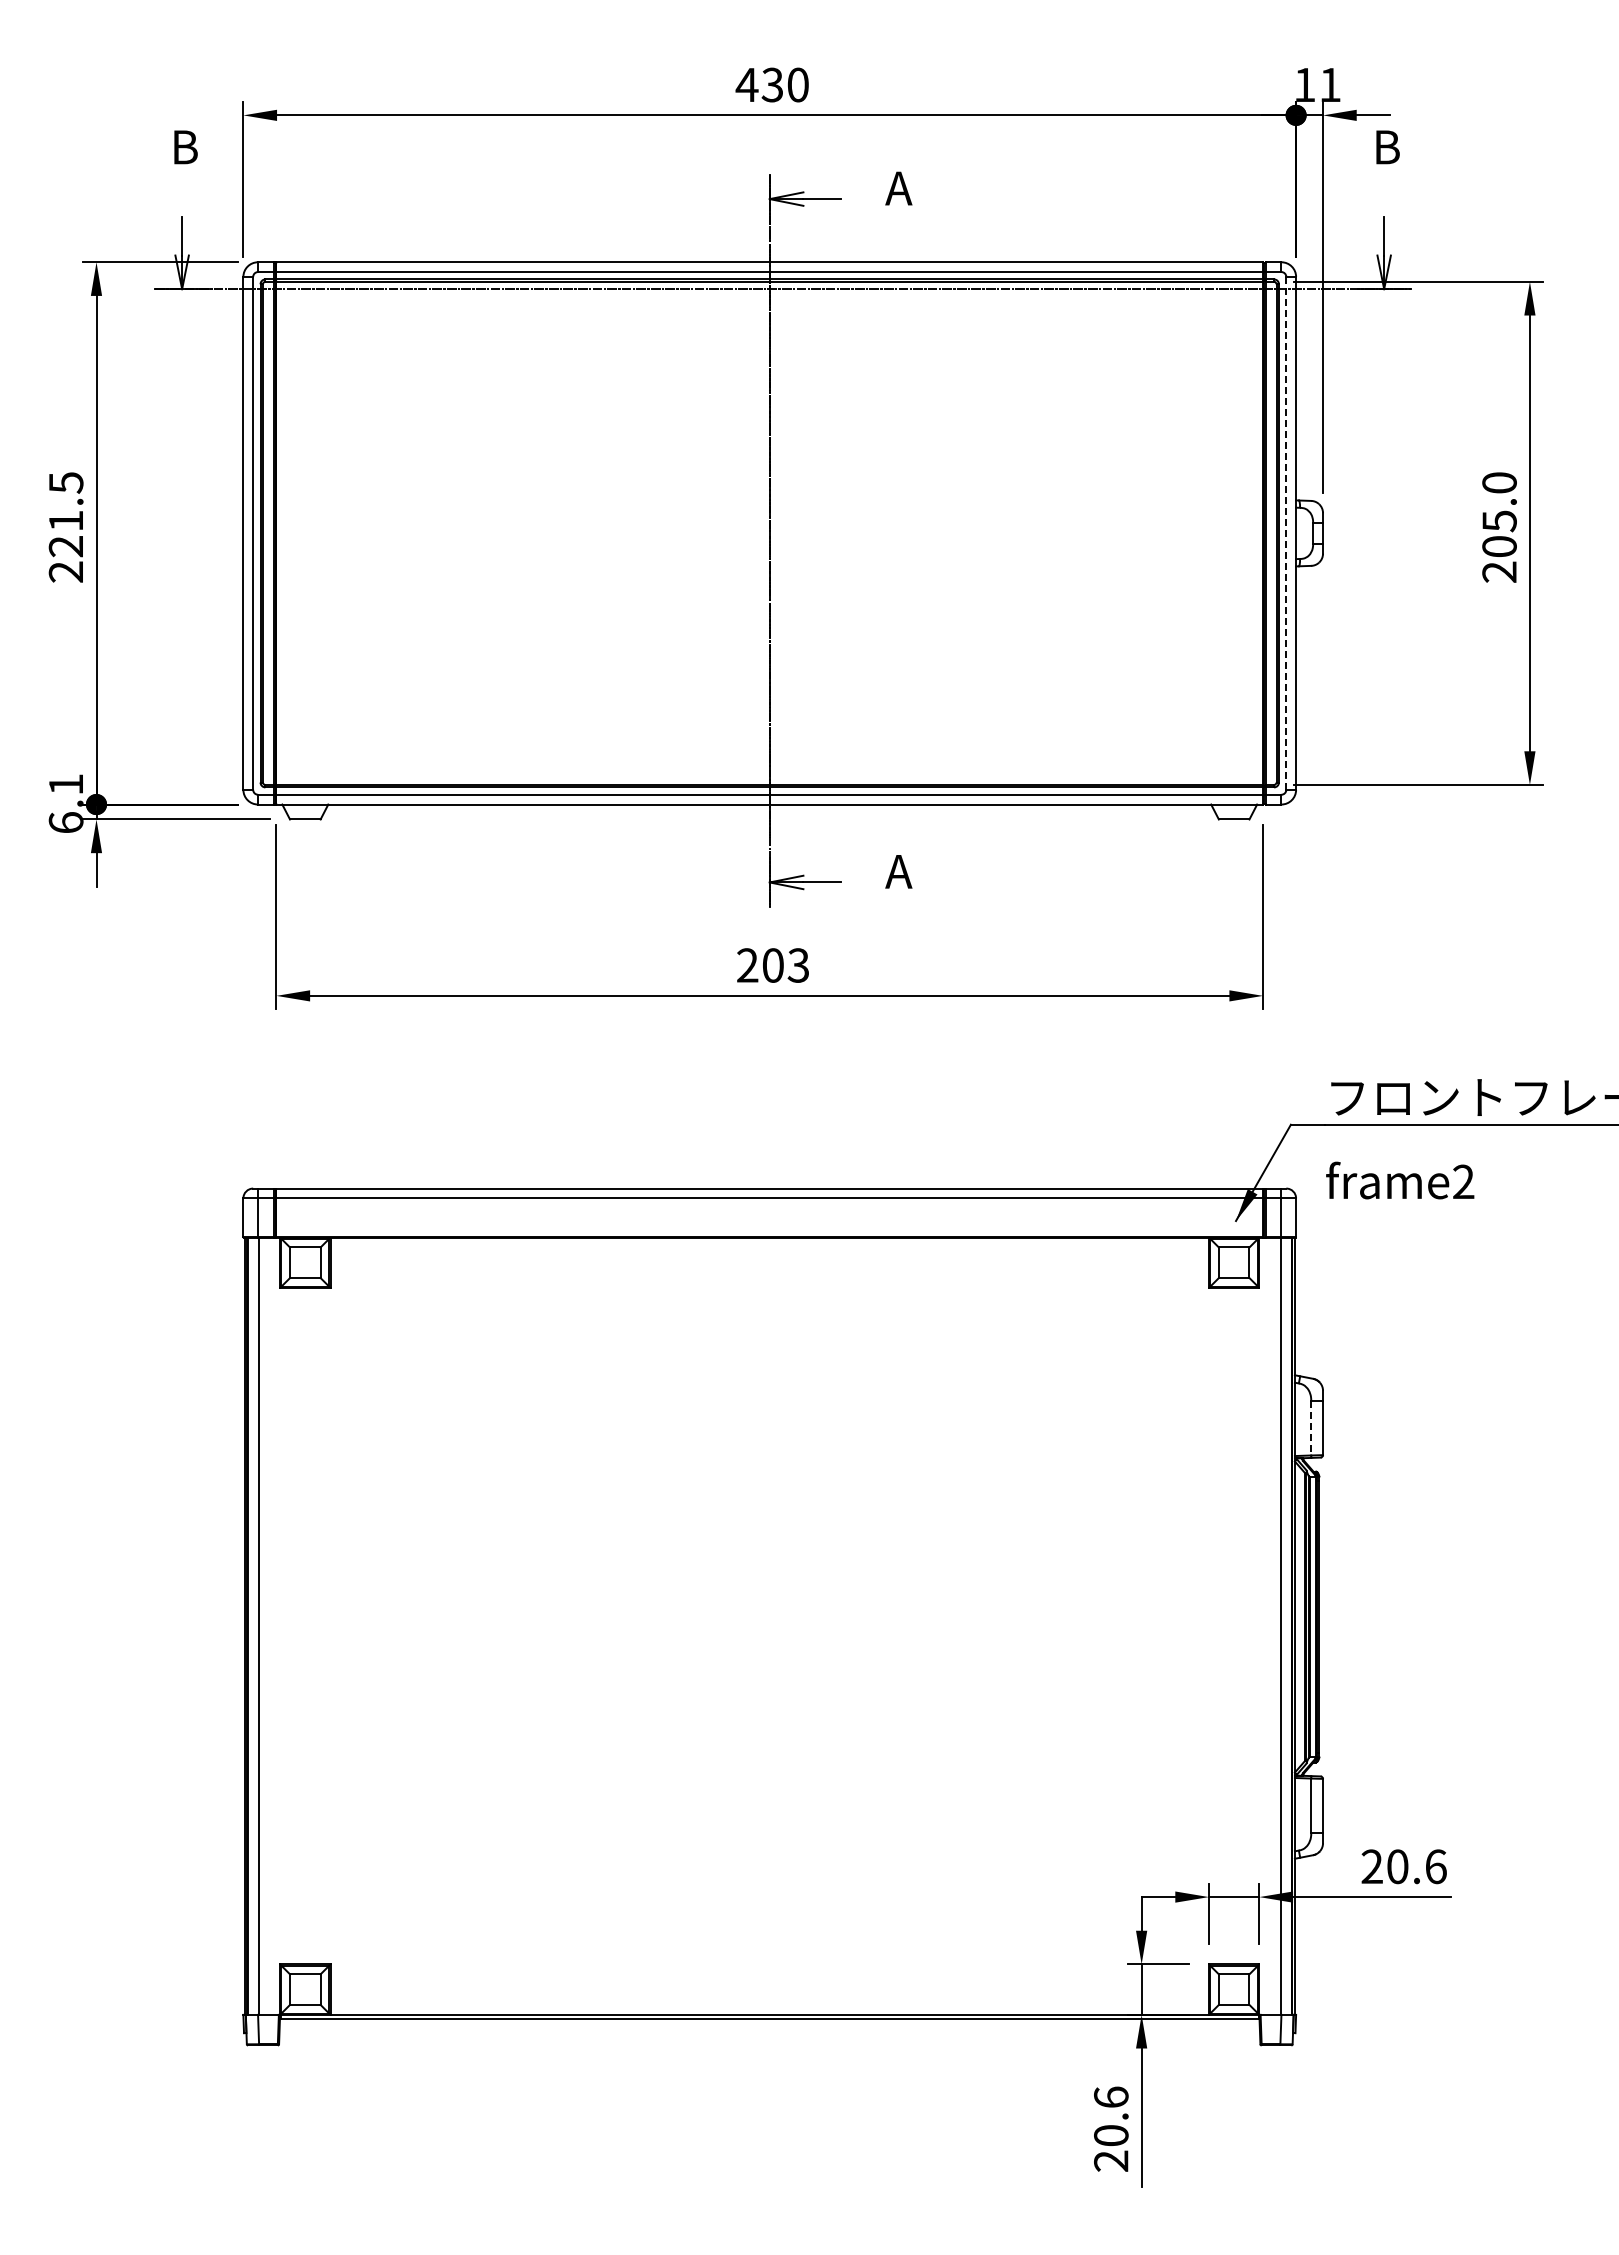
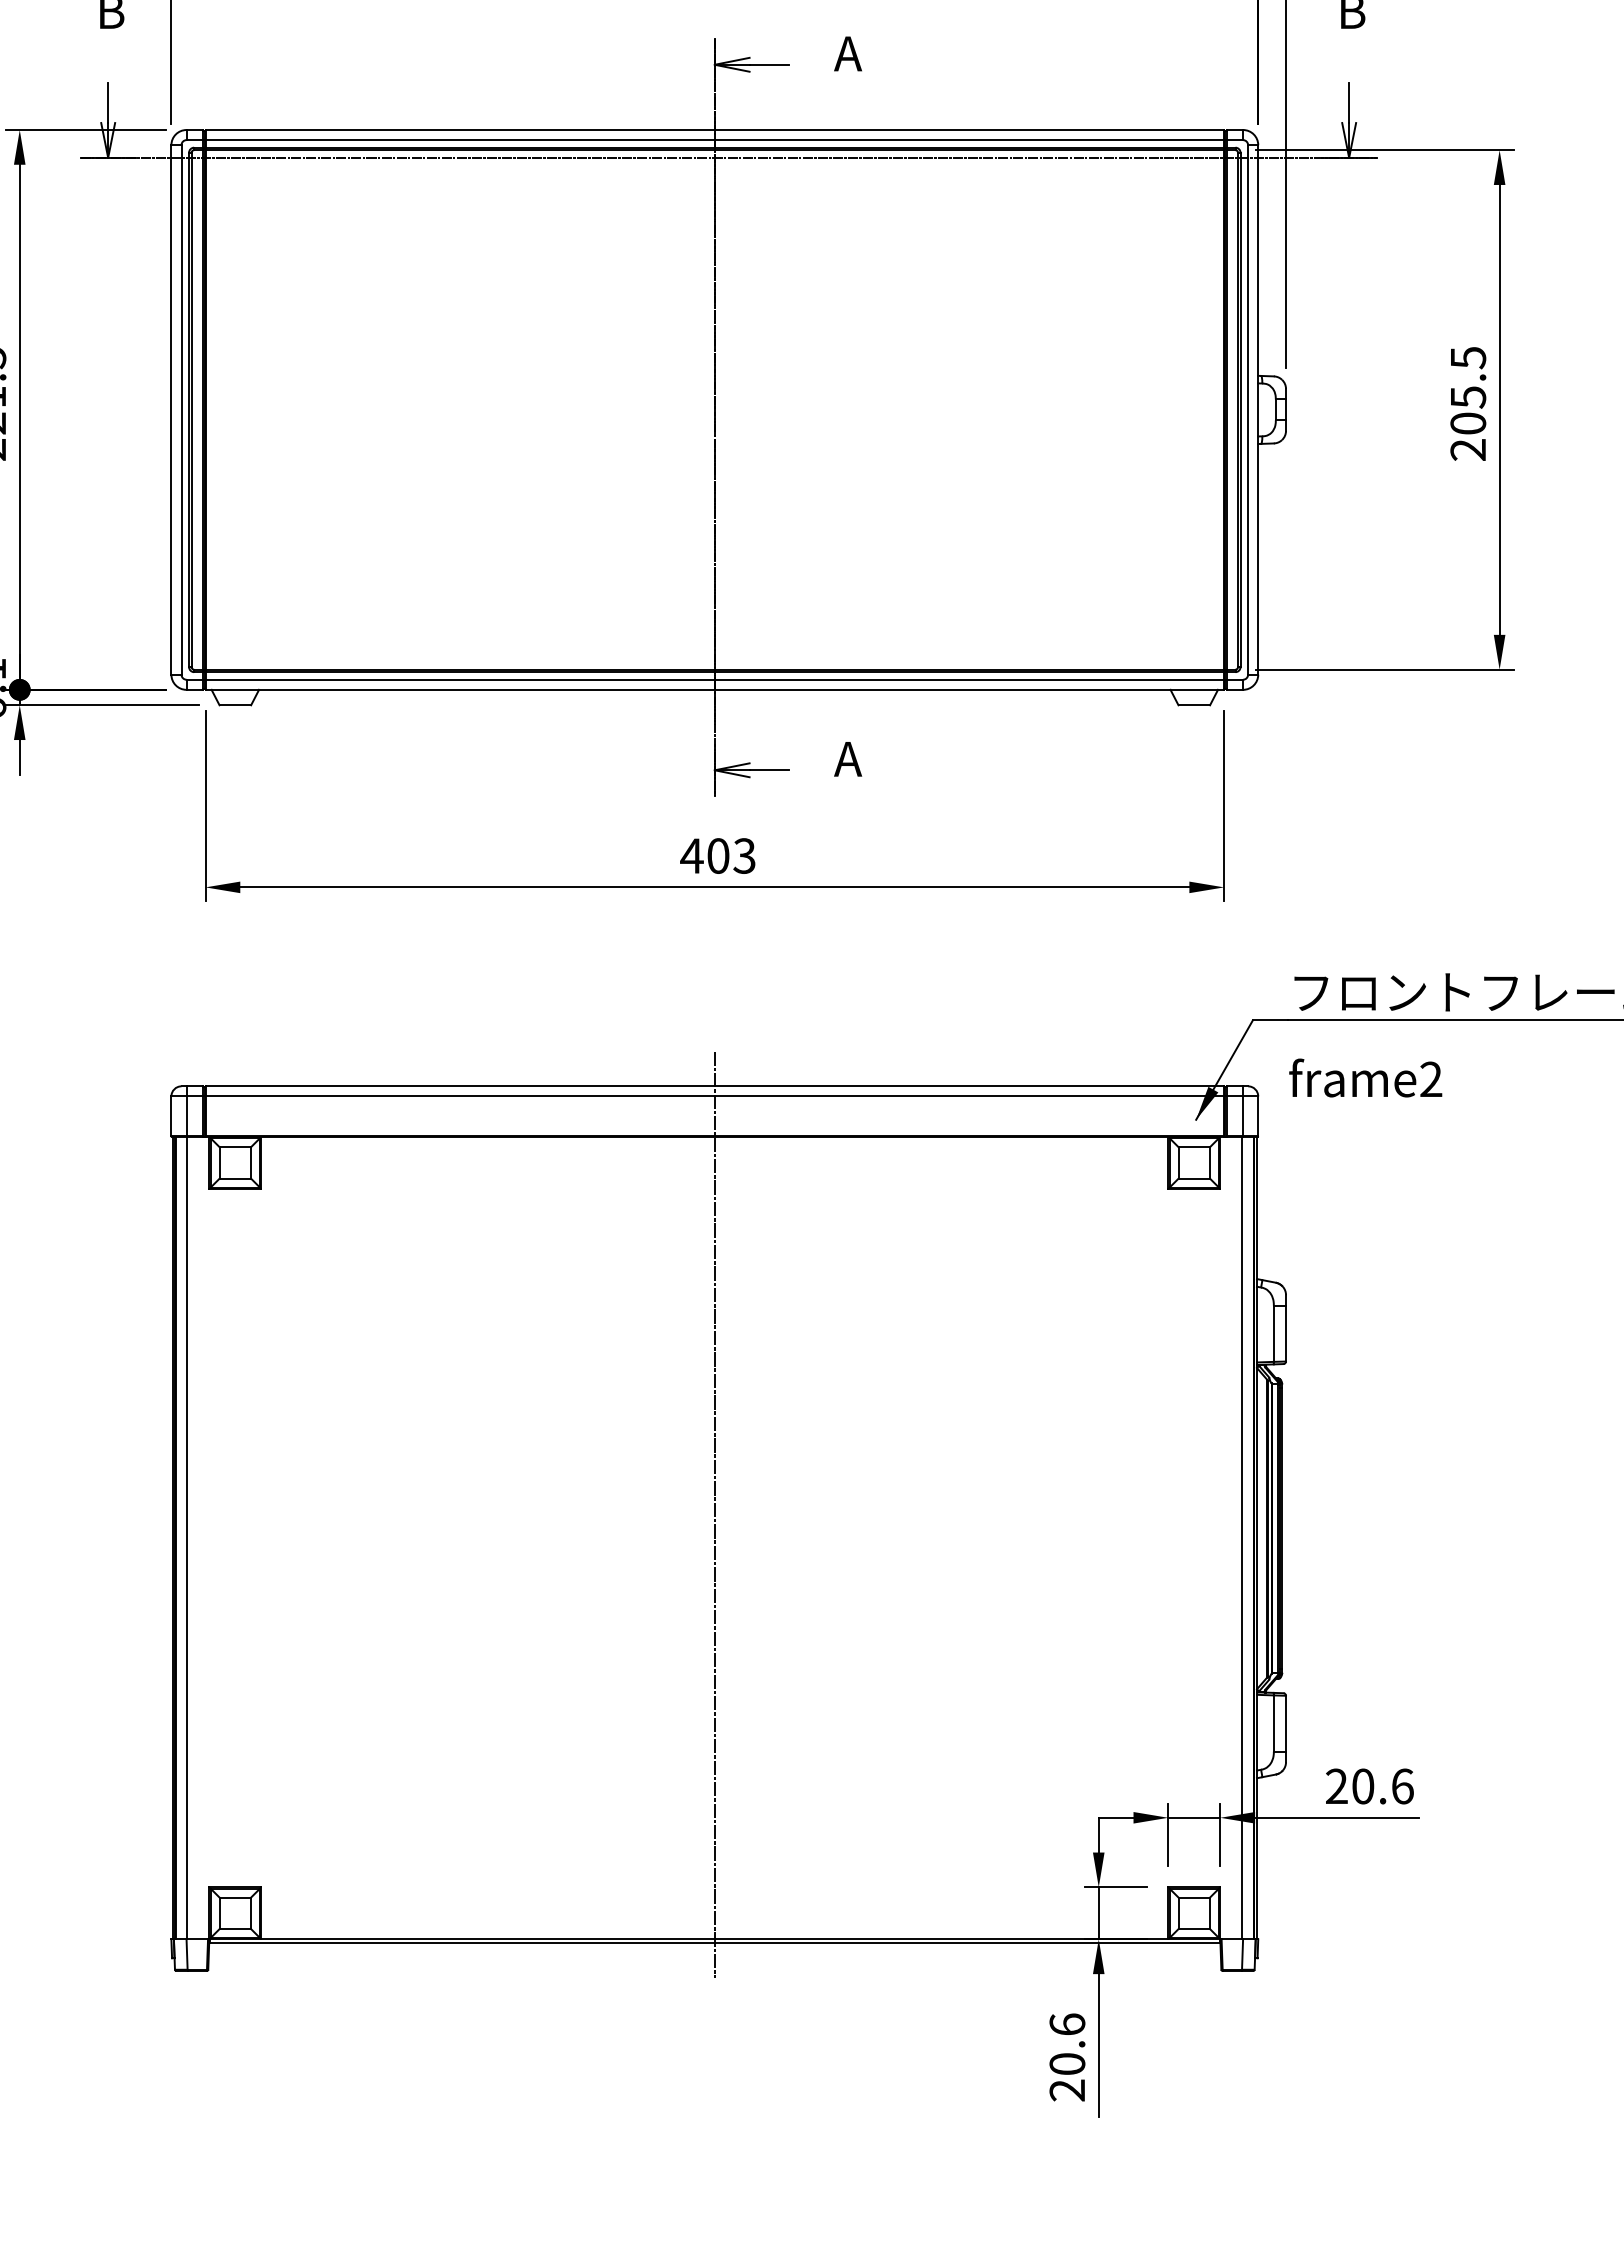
text: (1499, 483) -> (1468, 358), 205.0 -> 205.5
line: (1286, 533) -> (1248, 410), dashed -> solid
text: (747, 965) -> (691, 856), 203 -> 403
line: (1311, 1428) -> (1274, 1334), dashed -> solid
line: (769, 1603) -> (714, 1514), added

